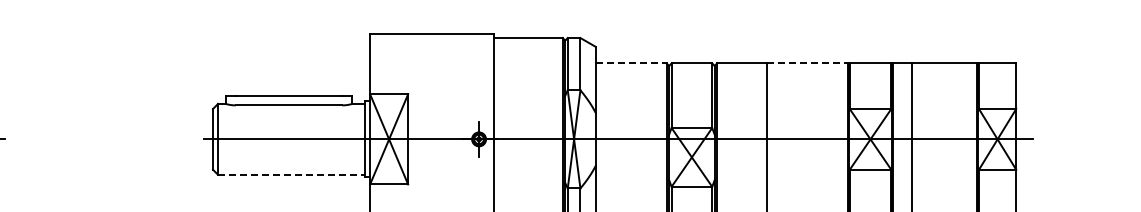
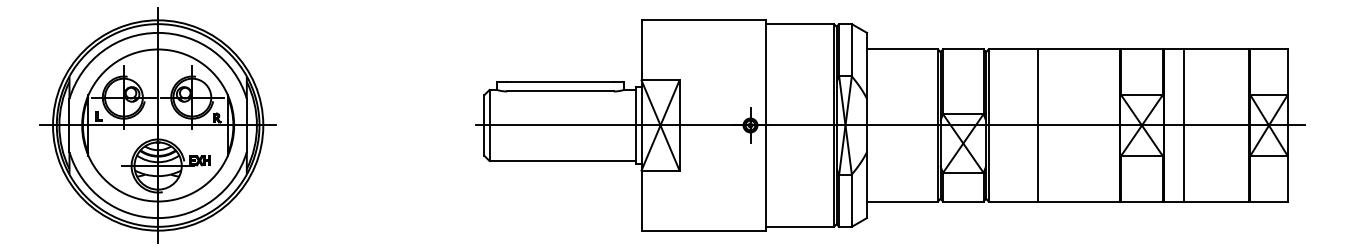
line: (632, 63) -> (903, 49), dashed -> solid
line: (807, 63) -> (1078, 49), dashed -> solid
line: (292, 174) -> (563, 160), dashed -> solid

